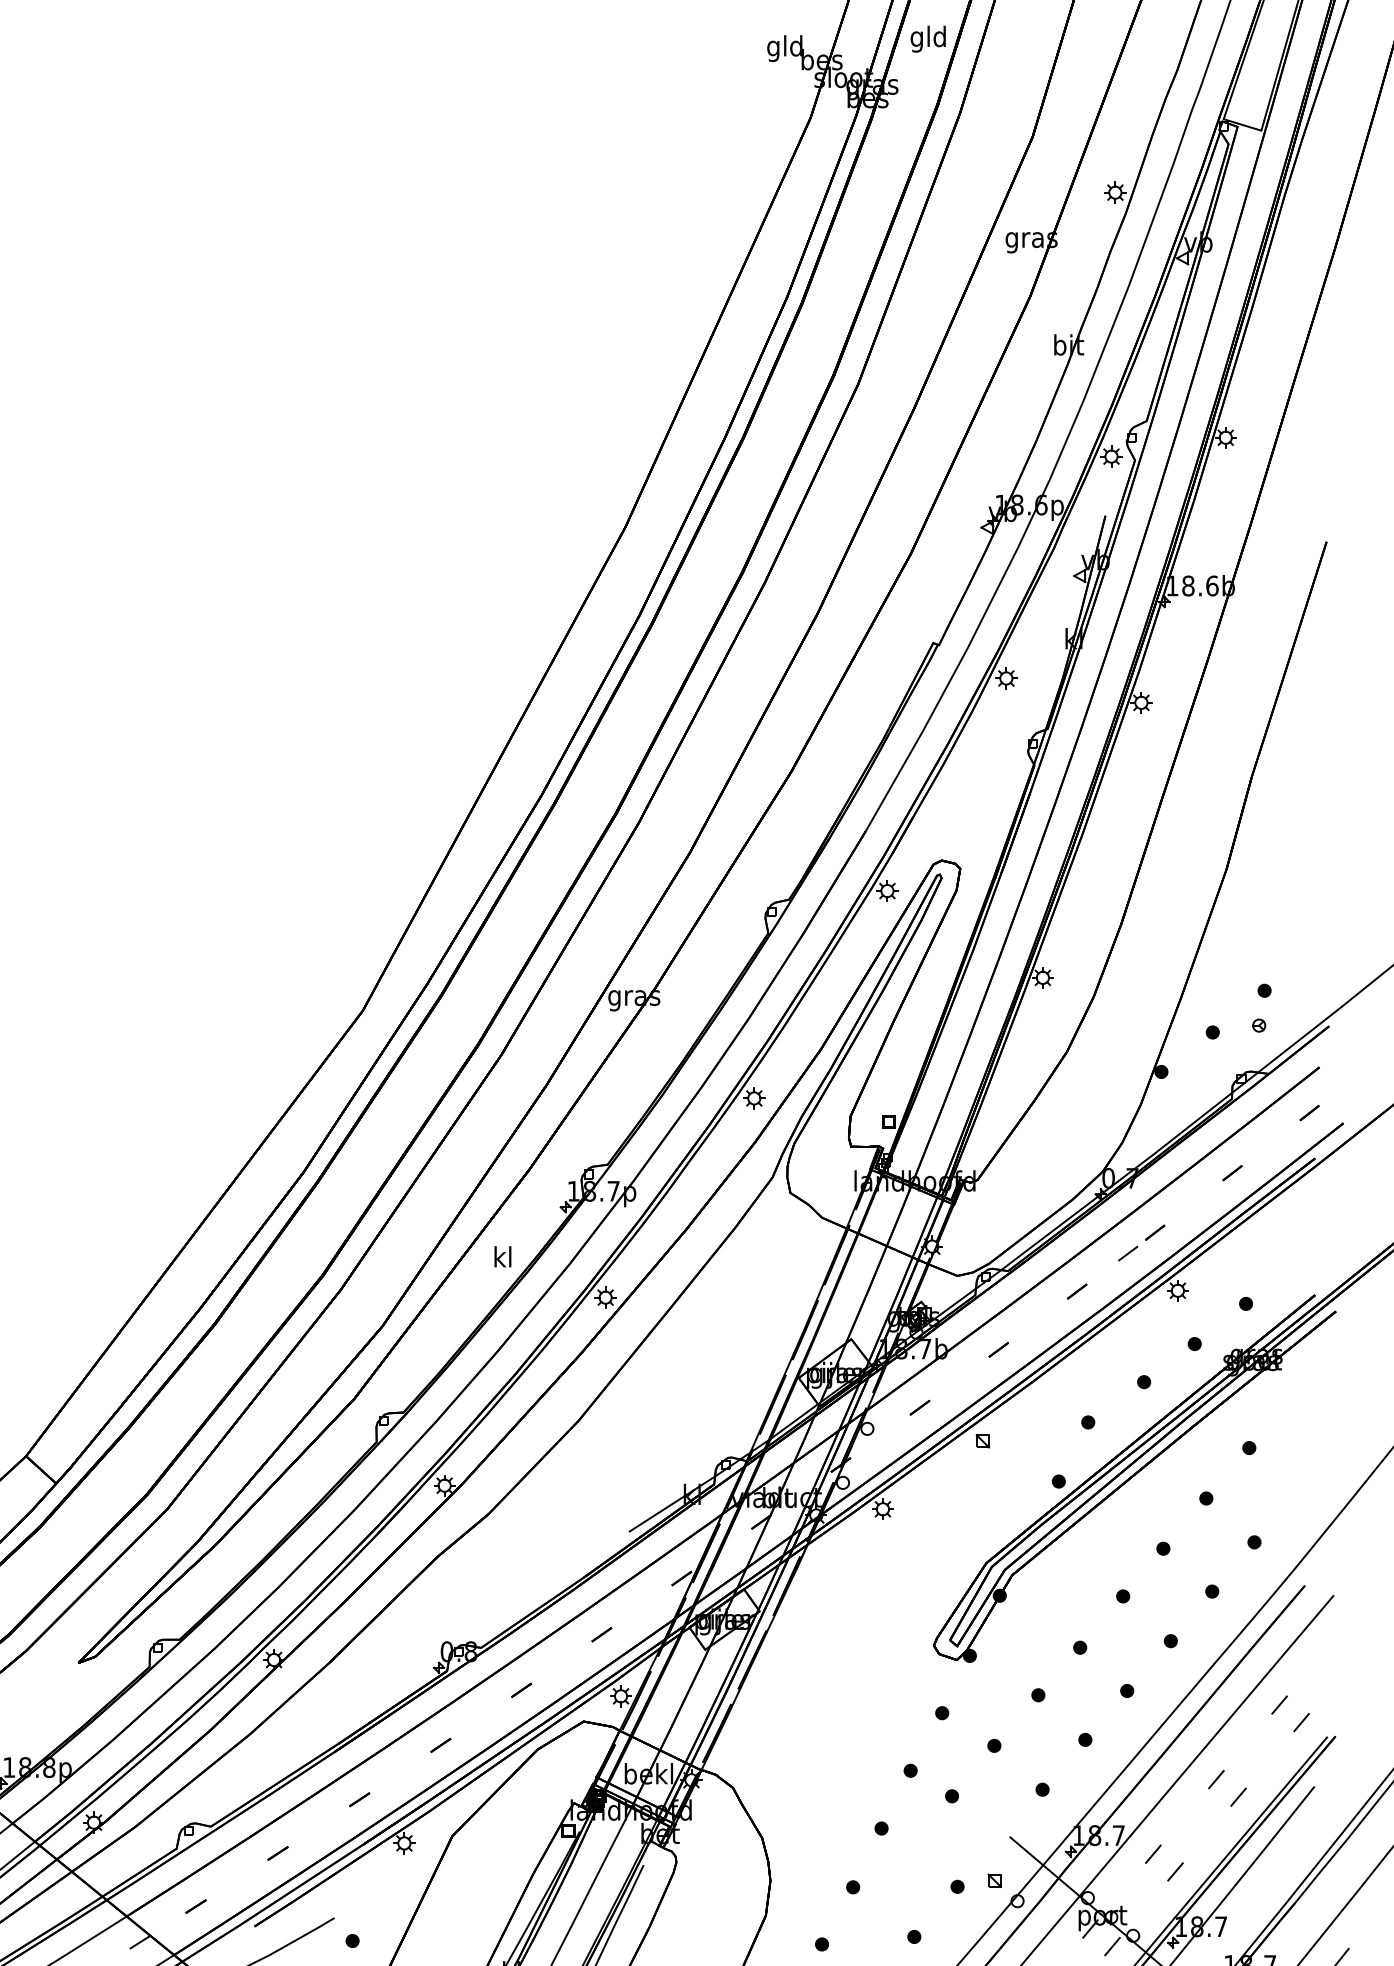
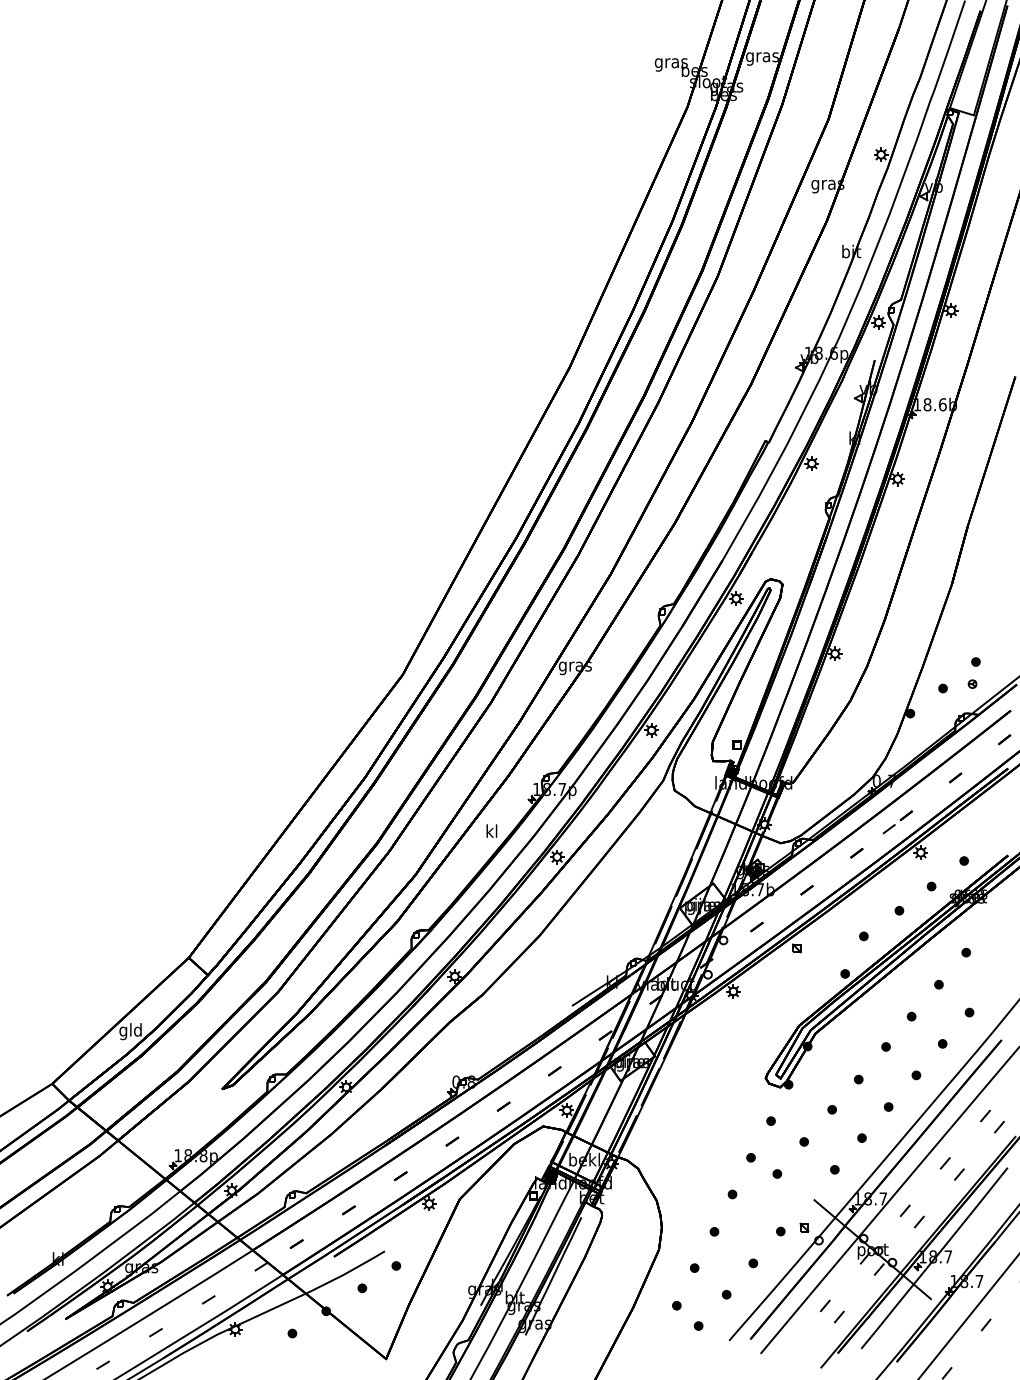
text: (928, 38) -> (762, 56), gld -> gras
text: (783, 47) -> (670, 62), gld -> gras

